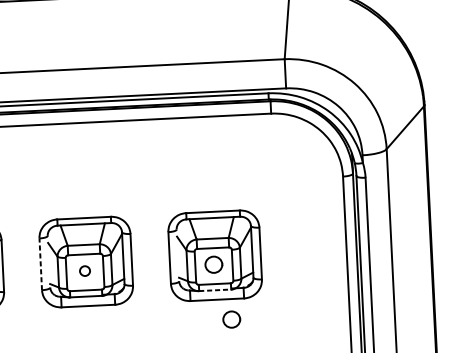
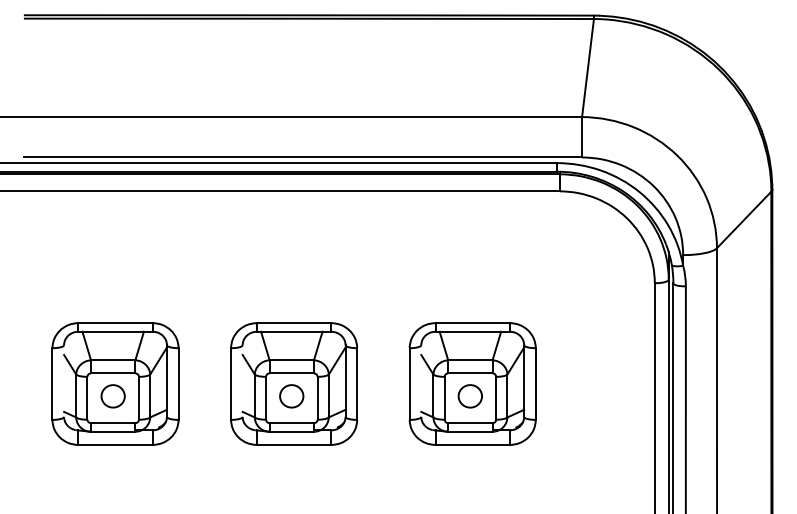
line: (41, 264) -> (231, 384), dashed -> solid
part: (84, 271) -> (291, 396), size x1.67
line: (215, 290) -> (470, 431), dashed -> solid
part: (231, 319) -> (490, 473), removed

